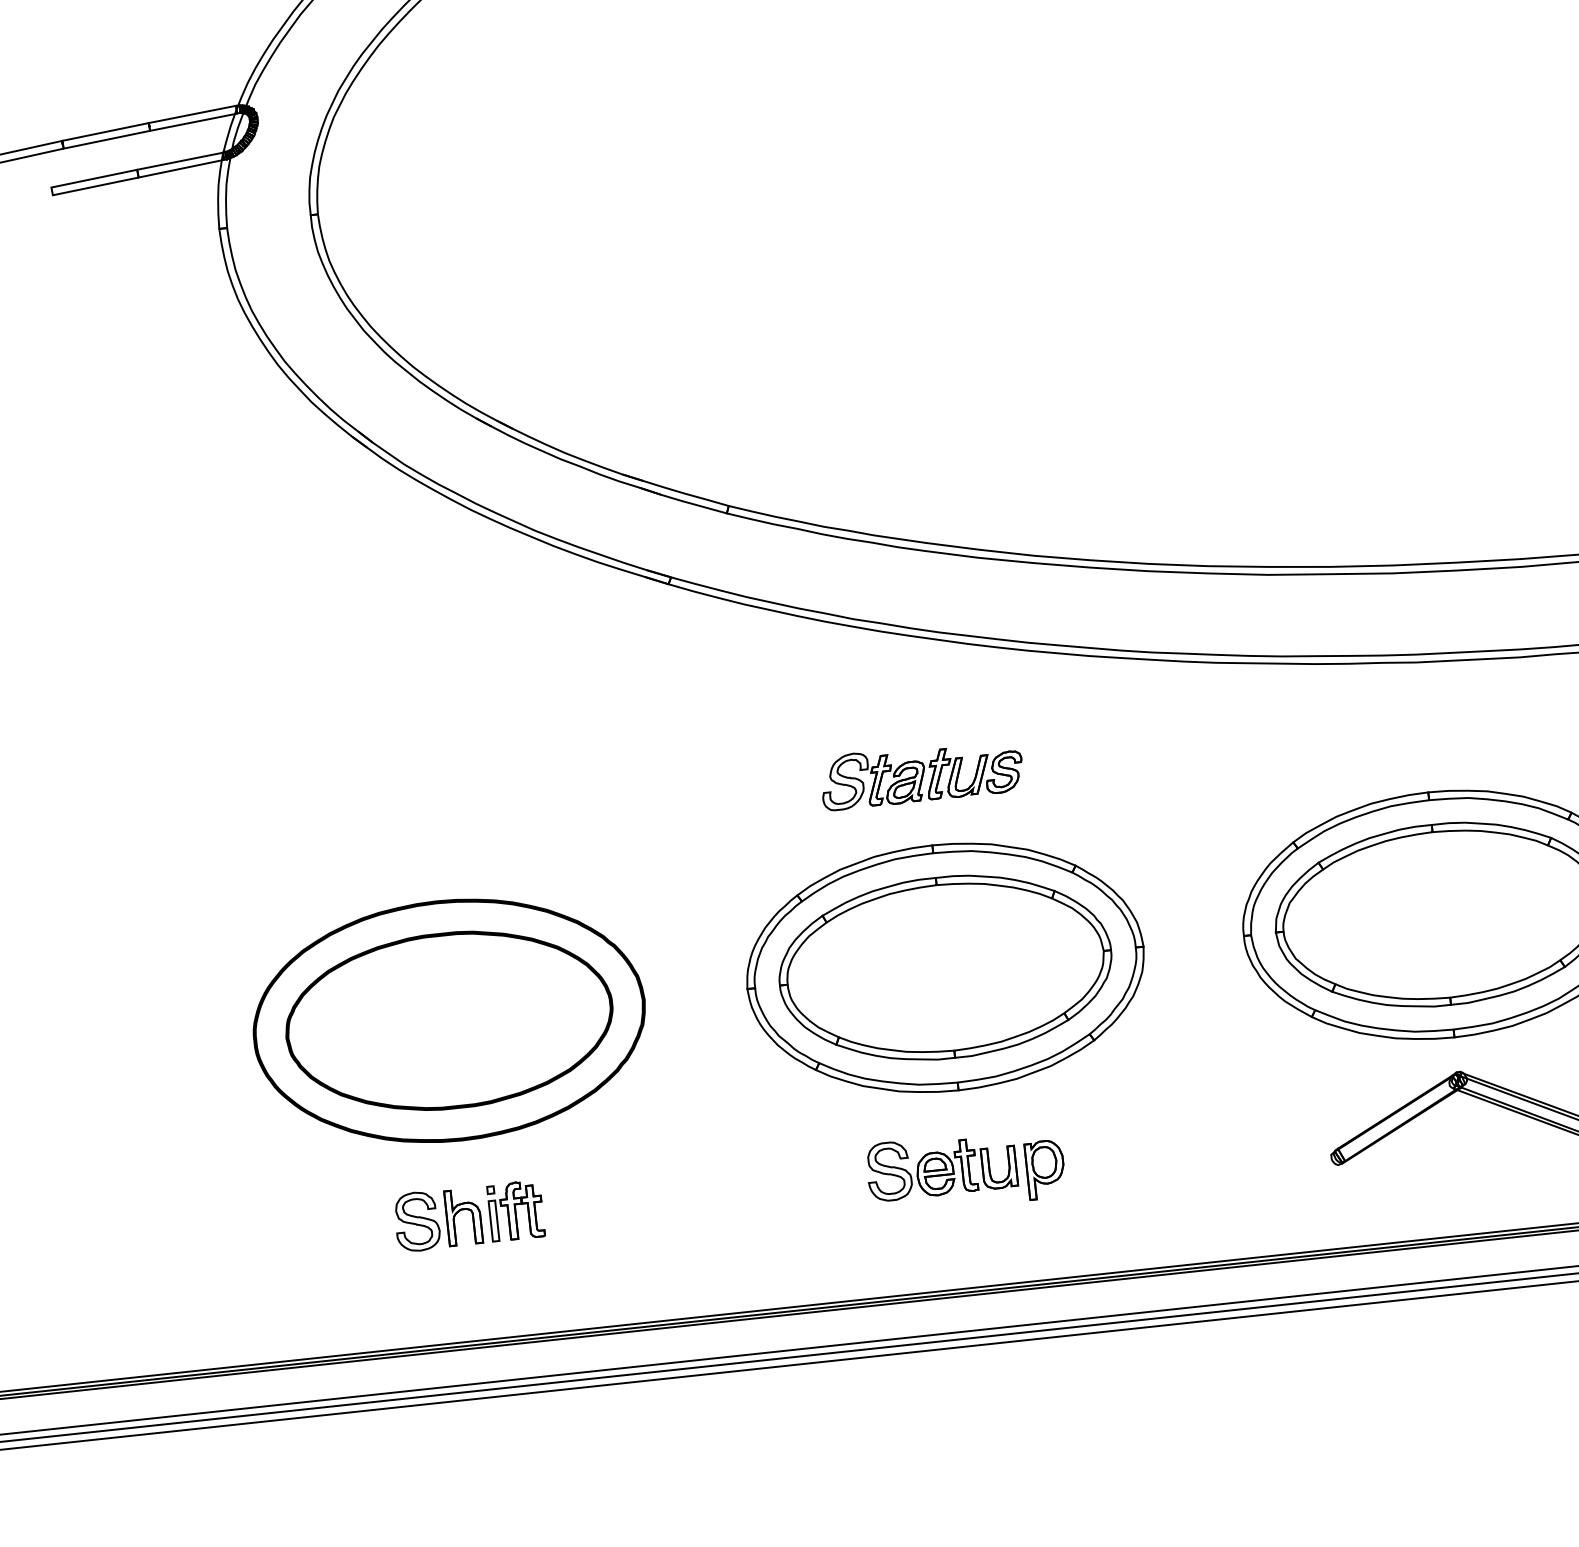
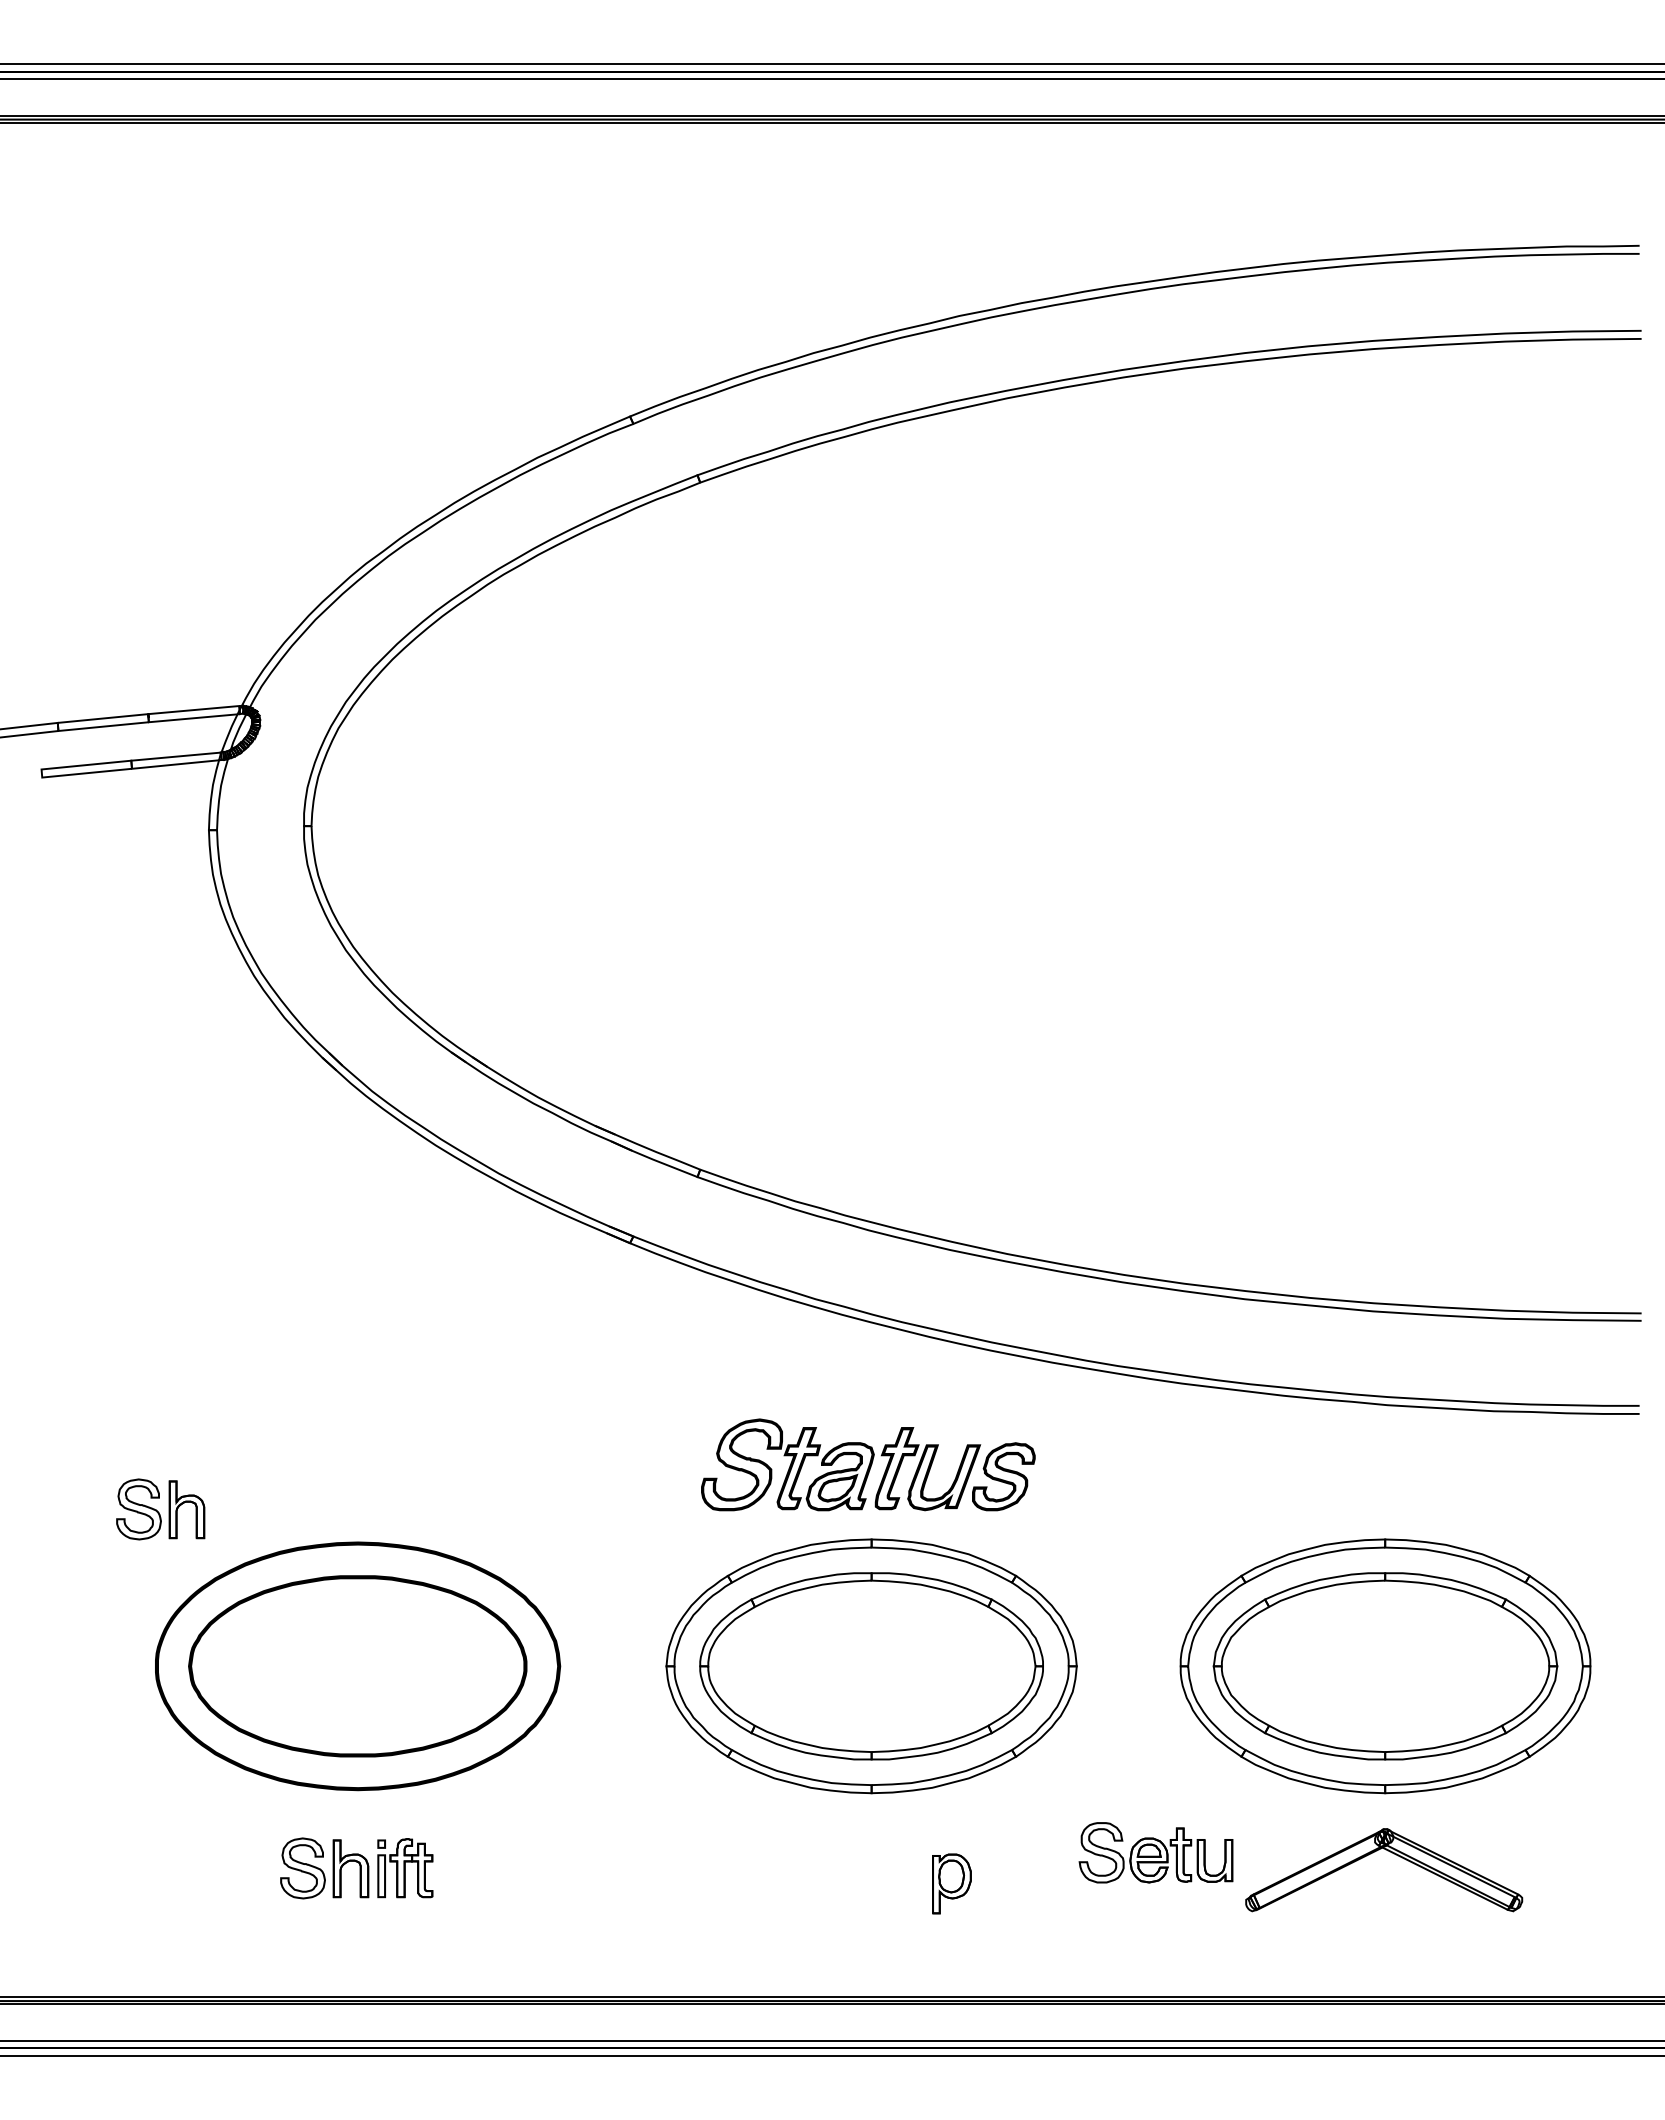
part: (921, 773) -> (868, 1464), size x1.6
part: (242, 889) -> (160, 1509), added
part: (941, 1165) -> (1155, 1852), moved

